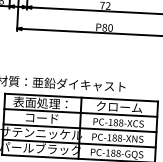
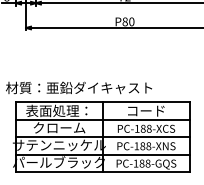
text: (119, 106) -> (146, 110), クローム -> コード
text: (42, 117) -> (59, 127), コード -> クローム

